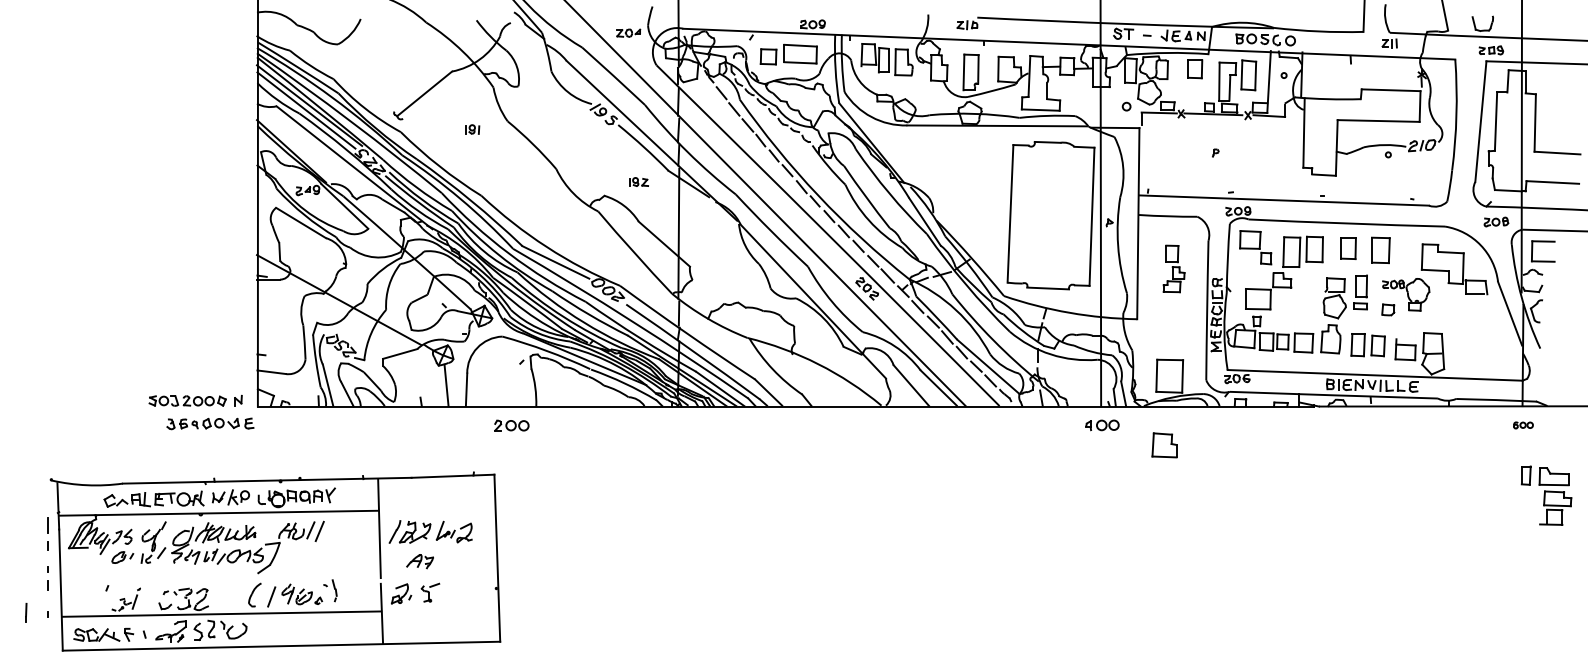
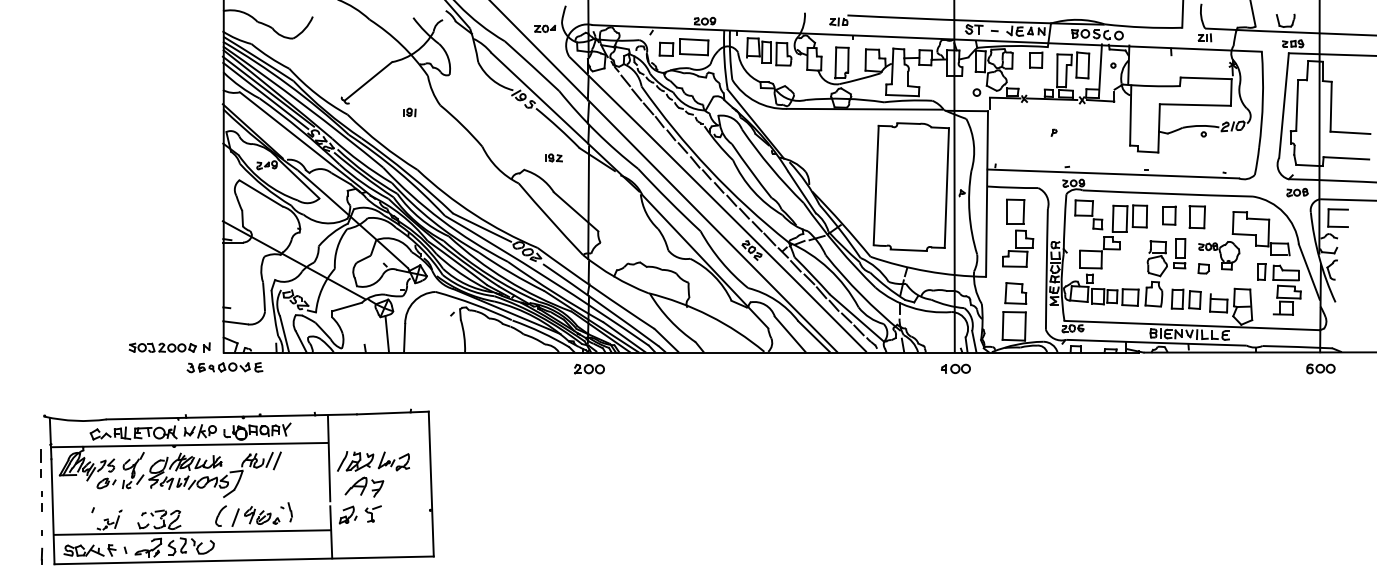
part: (1173, 268) -> (1017, 232), size x1.67
part: (210, 423) -> (225, 367), moved
part: (511, 425) -> (589, 369), moved
part: (1523, 425) -> (1320, 369), size x1.67
part: (1164, 445) -> (1015, 293), moved
part: (1546, 495) -> (1279, 289), moved
part: (419, 561) -> (363, 486), size x1.67
line: (26, 612) -> (42, 556), moved

